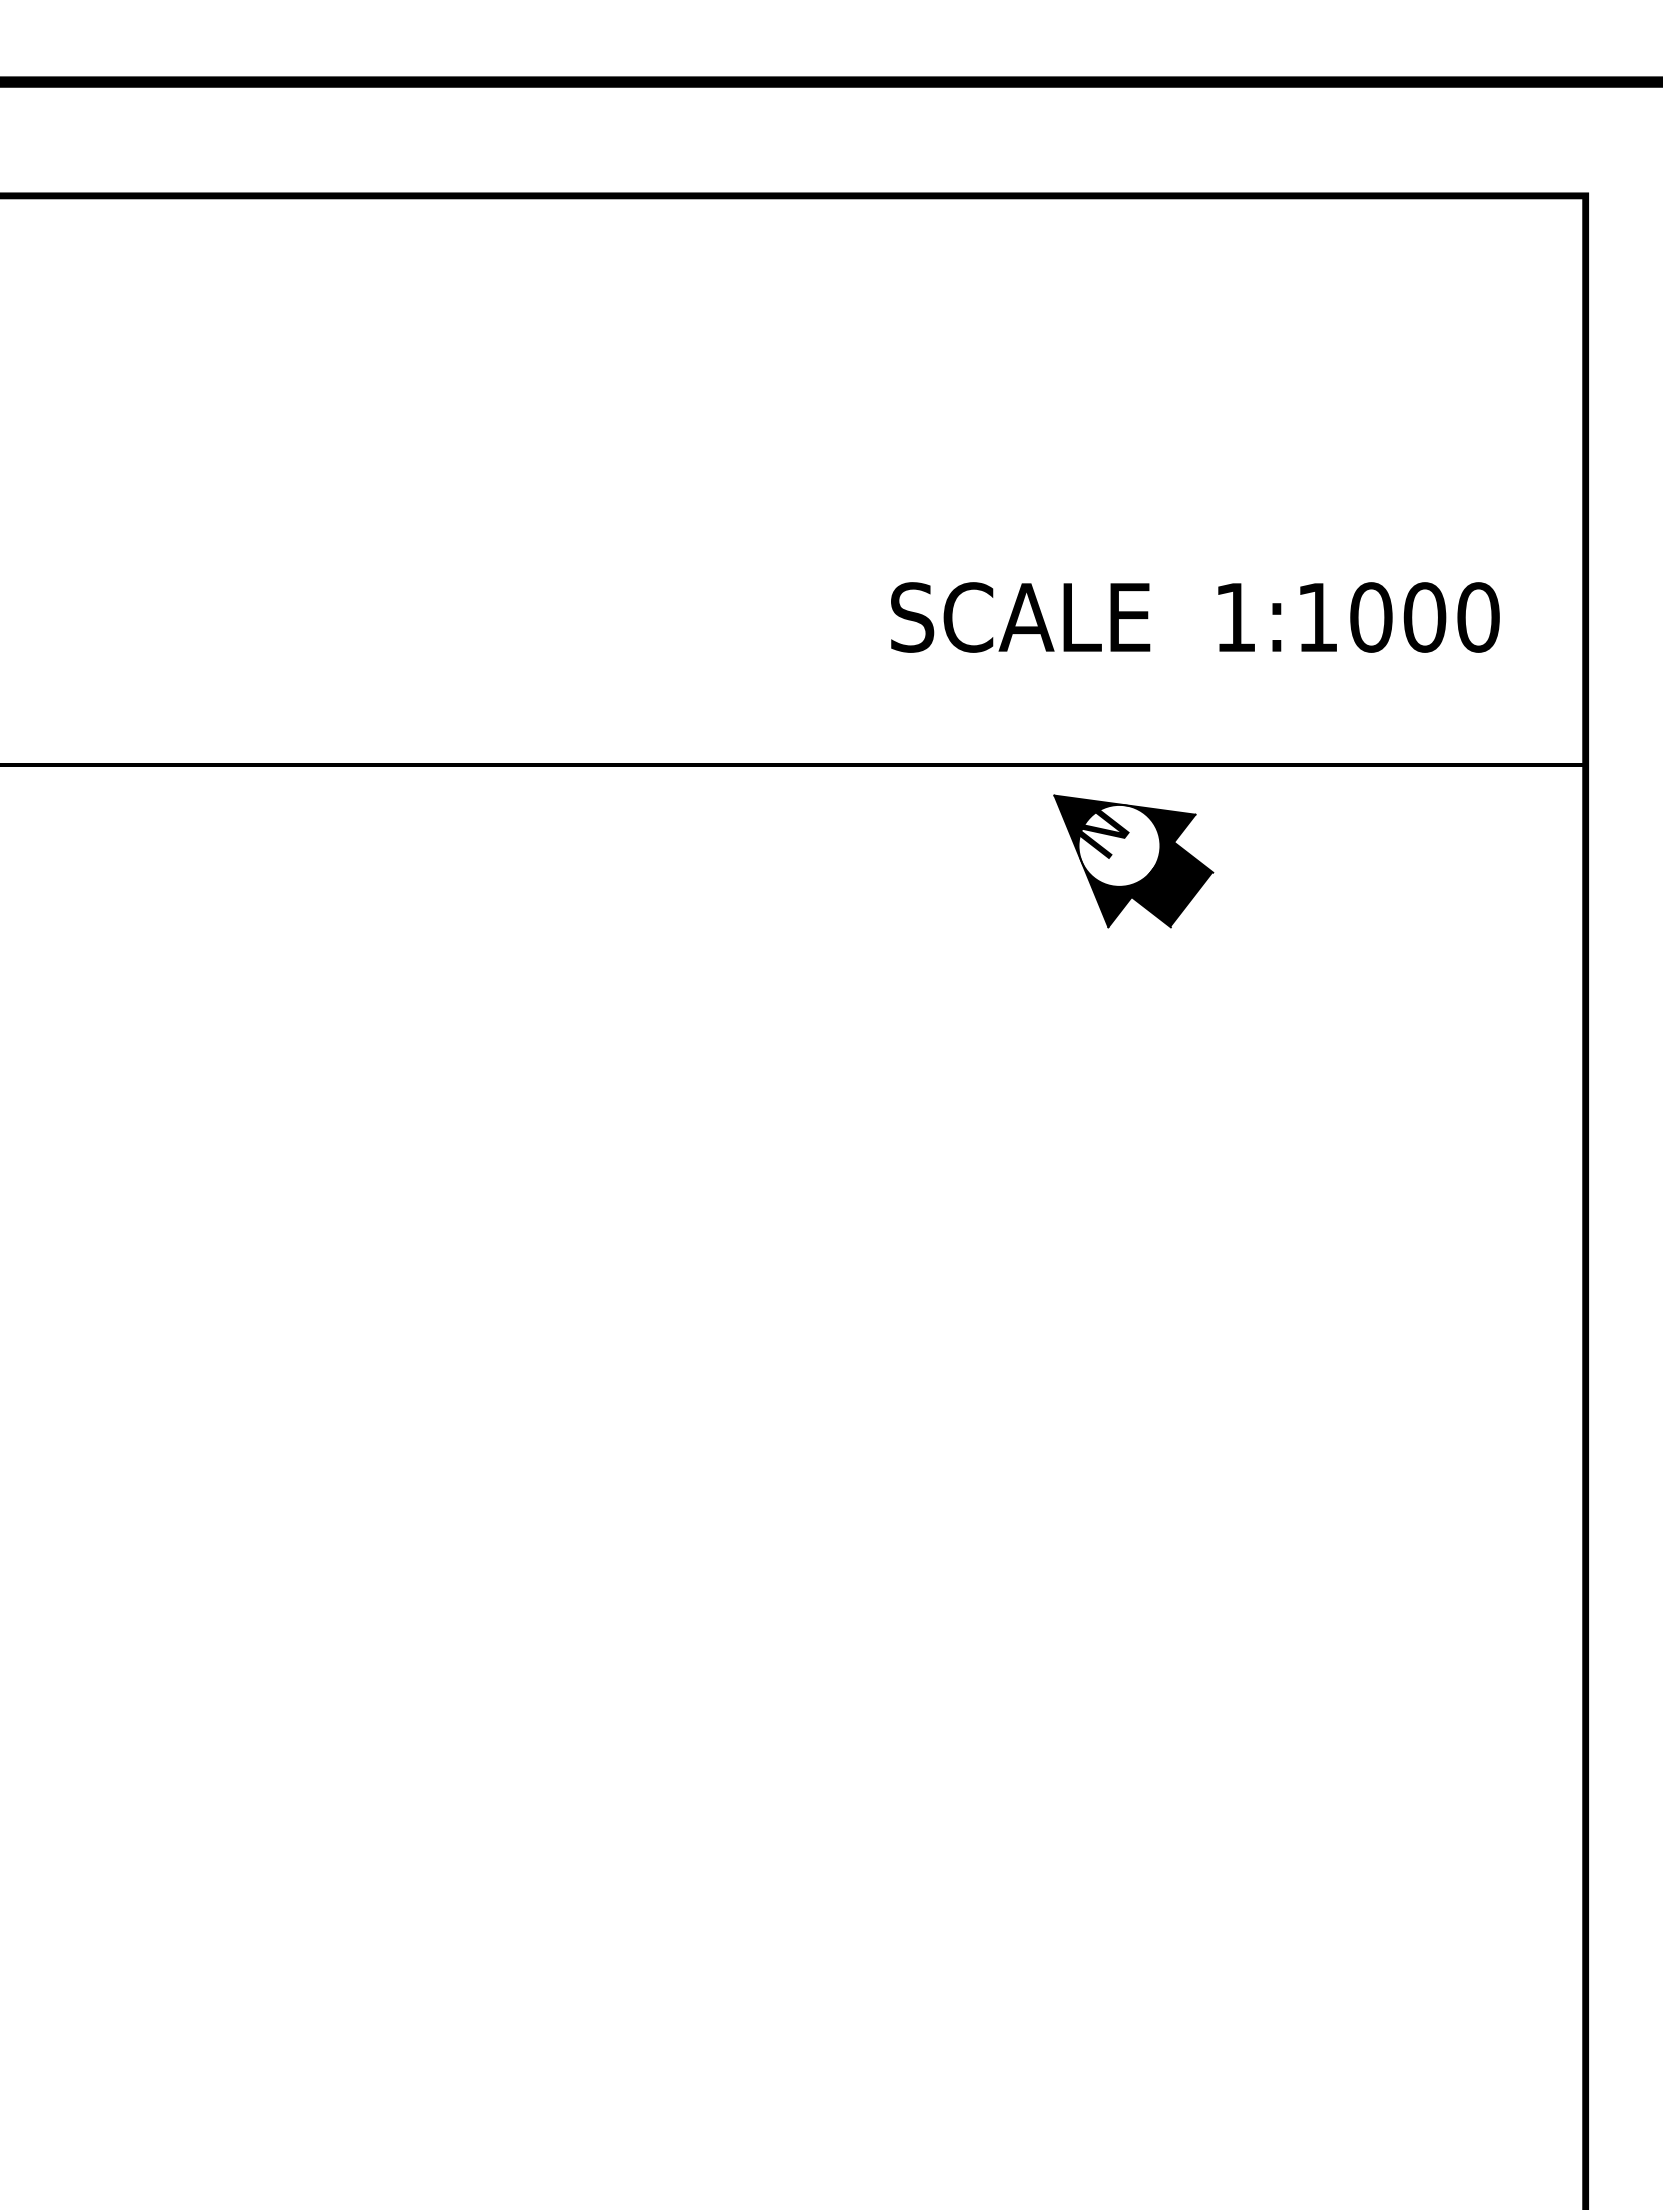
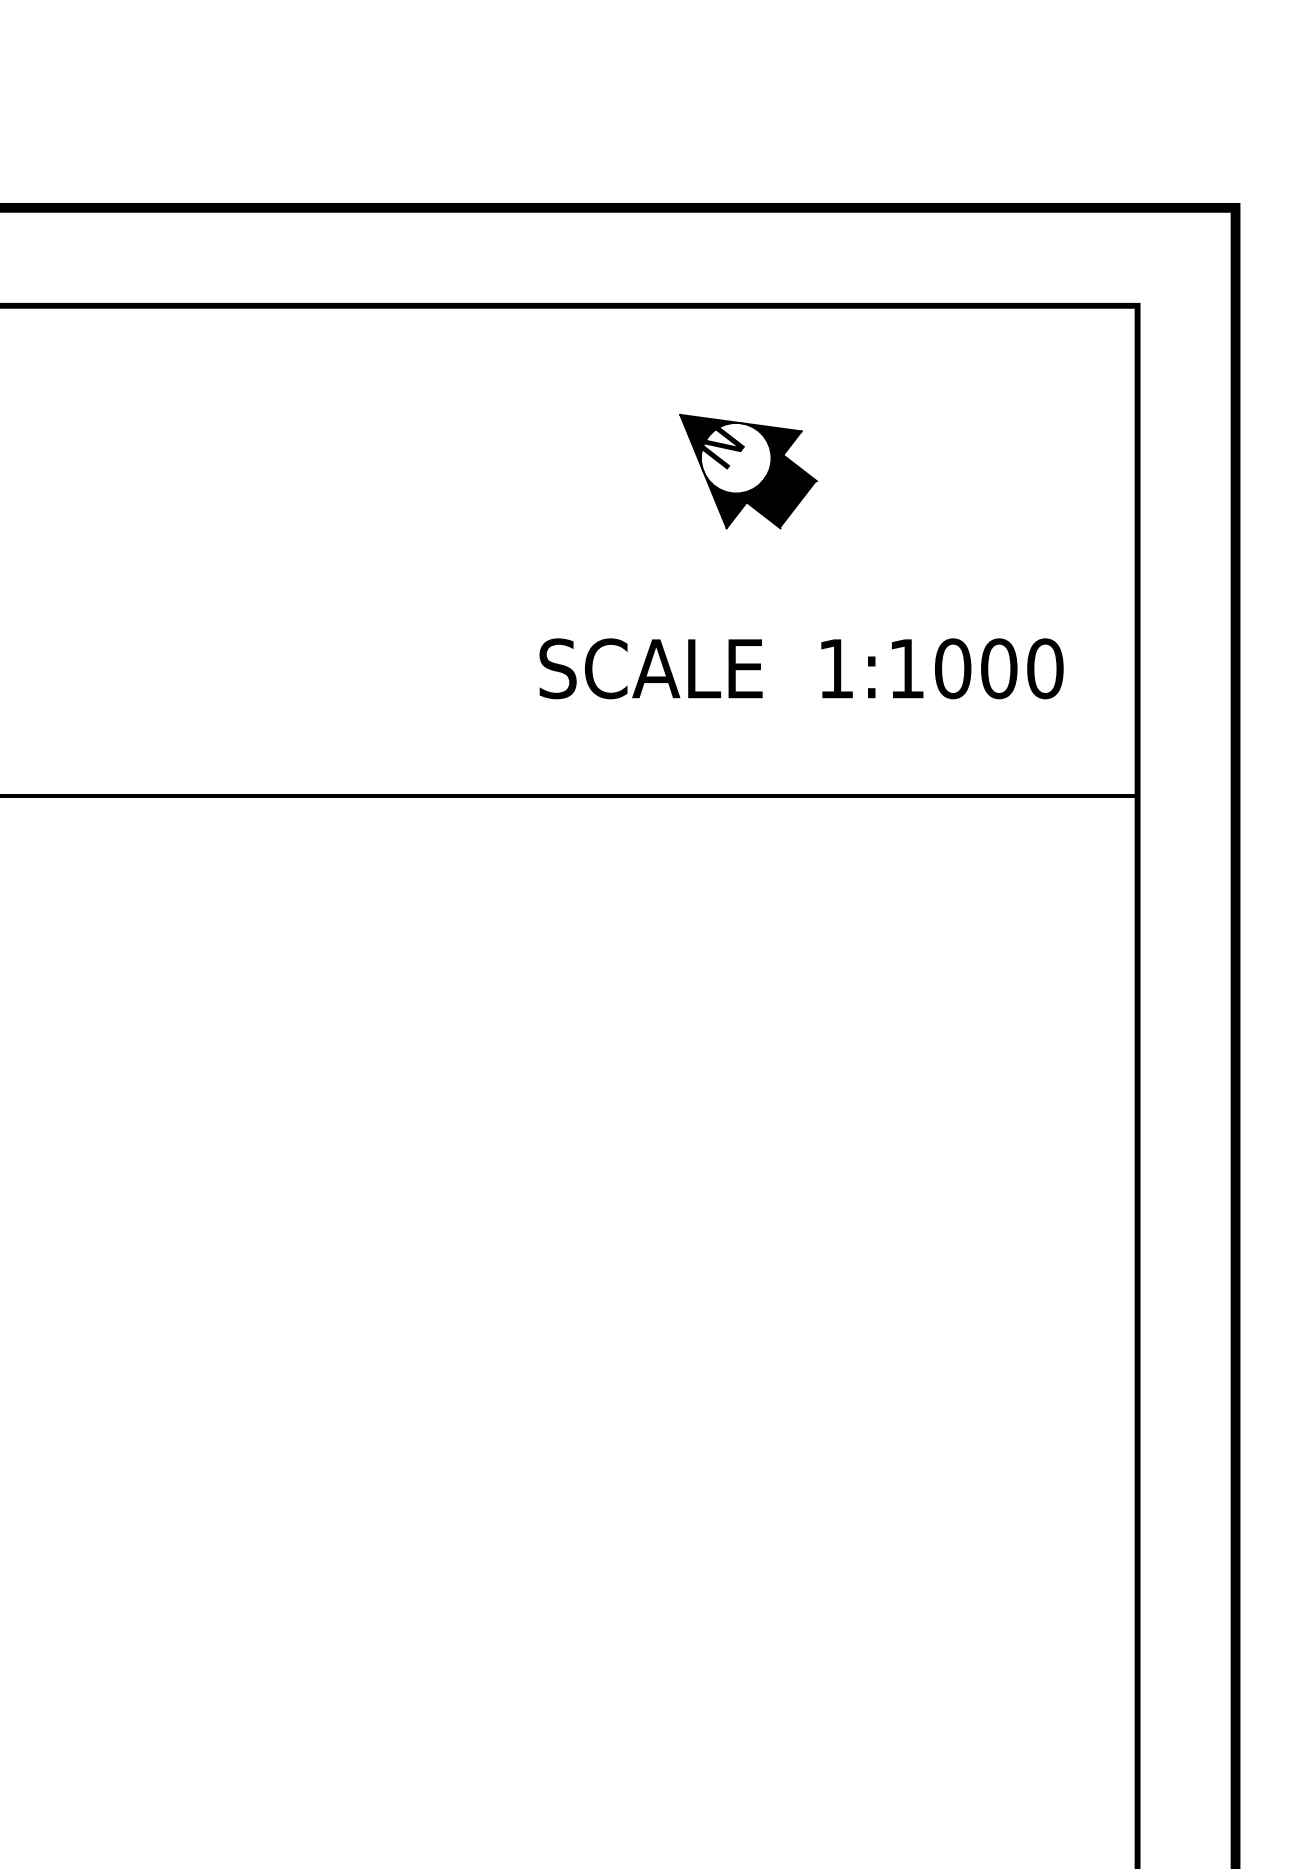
part: (1133, 861) -> (748, 471), moved

